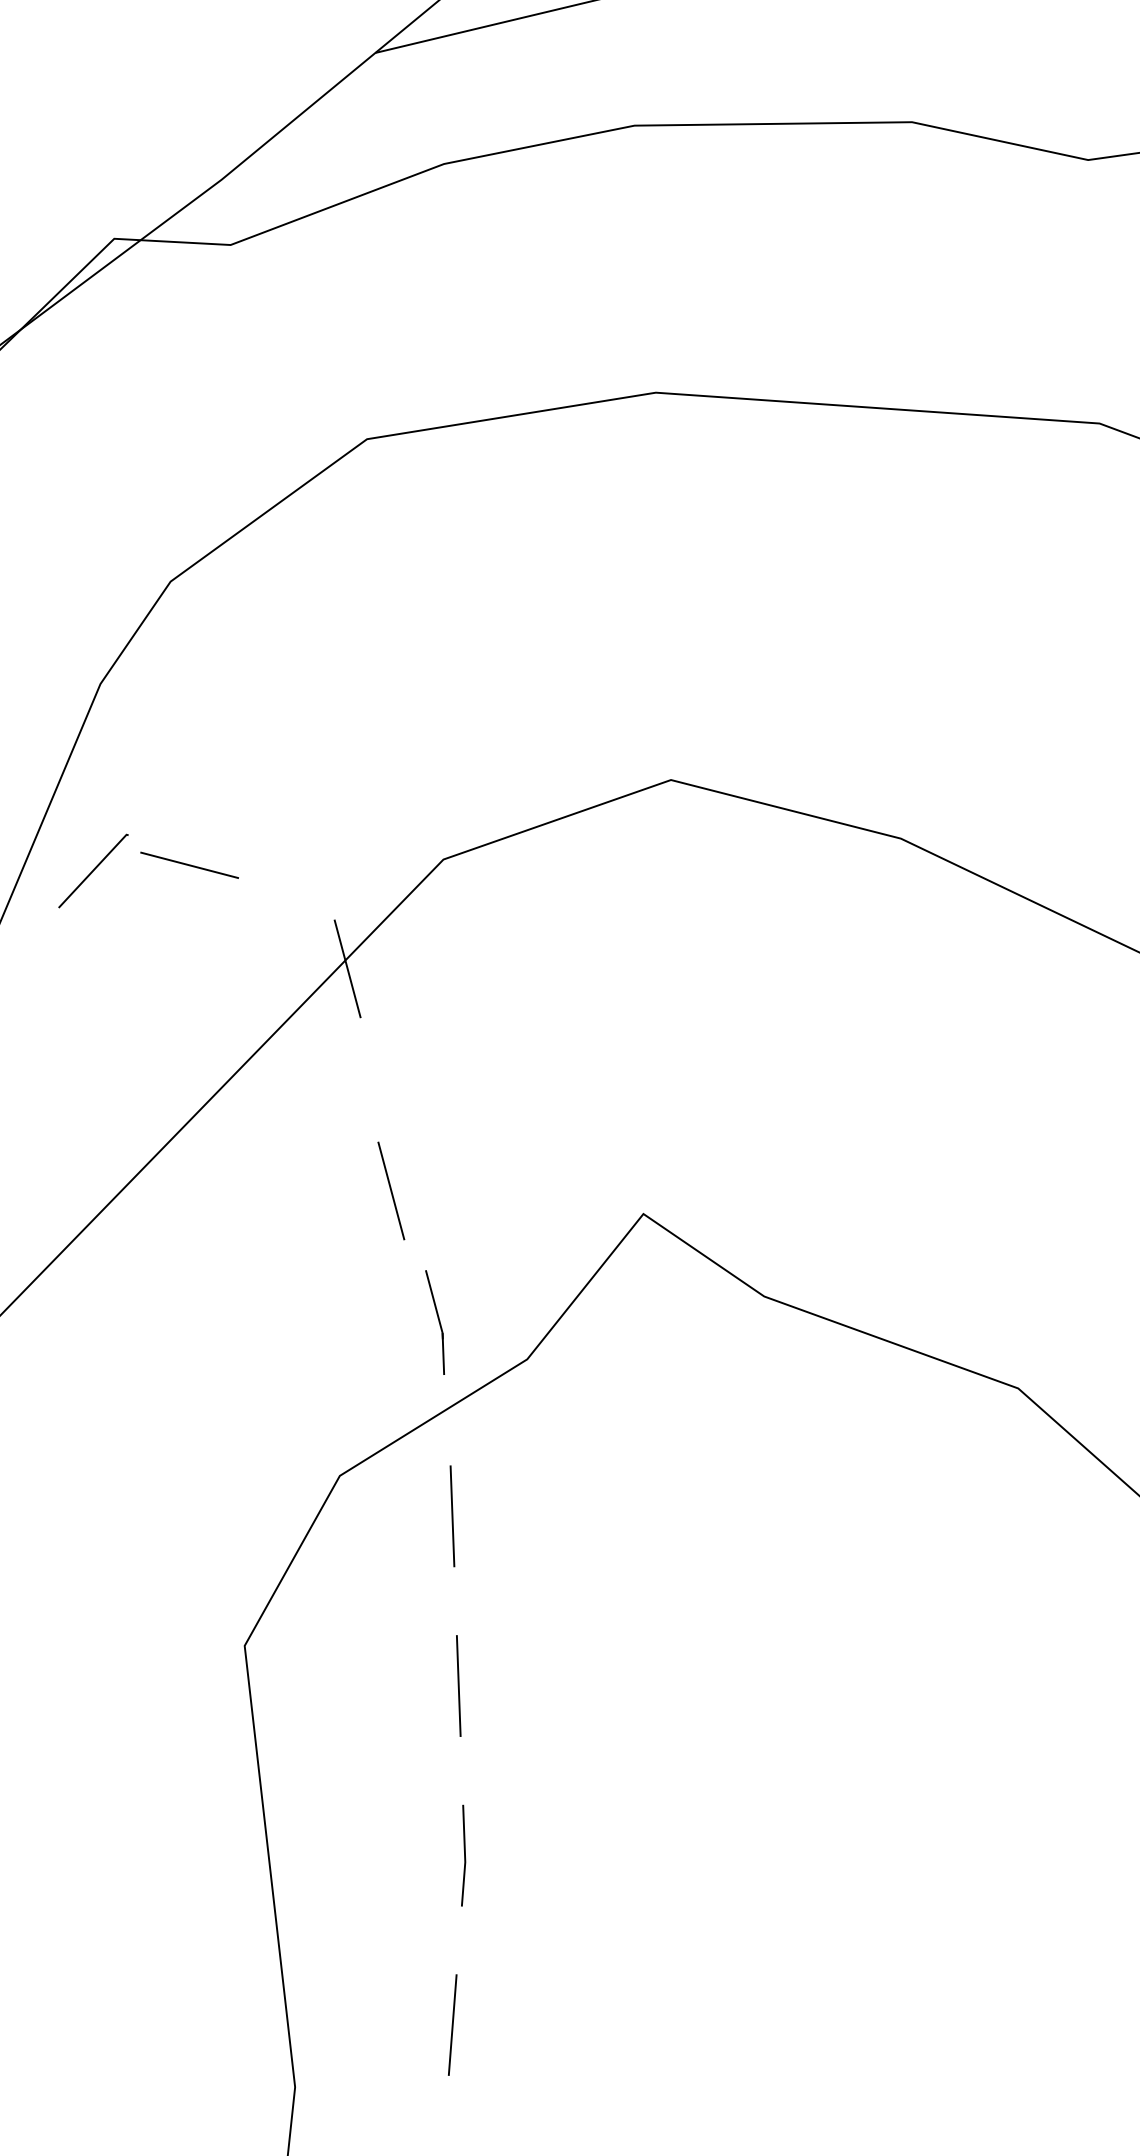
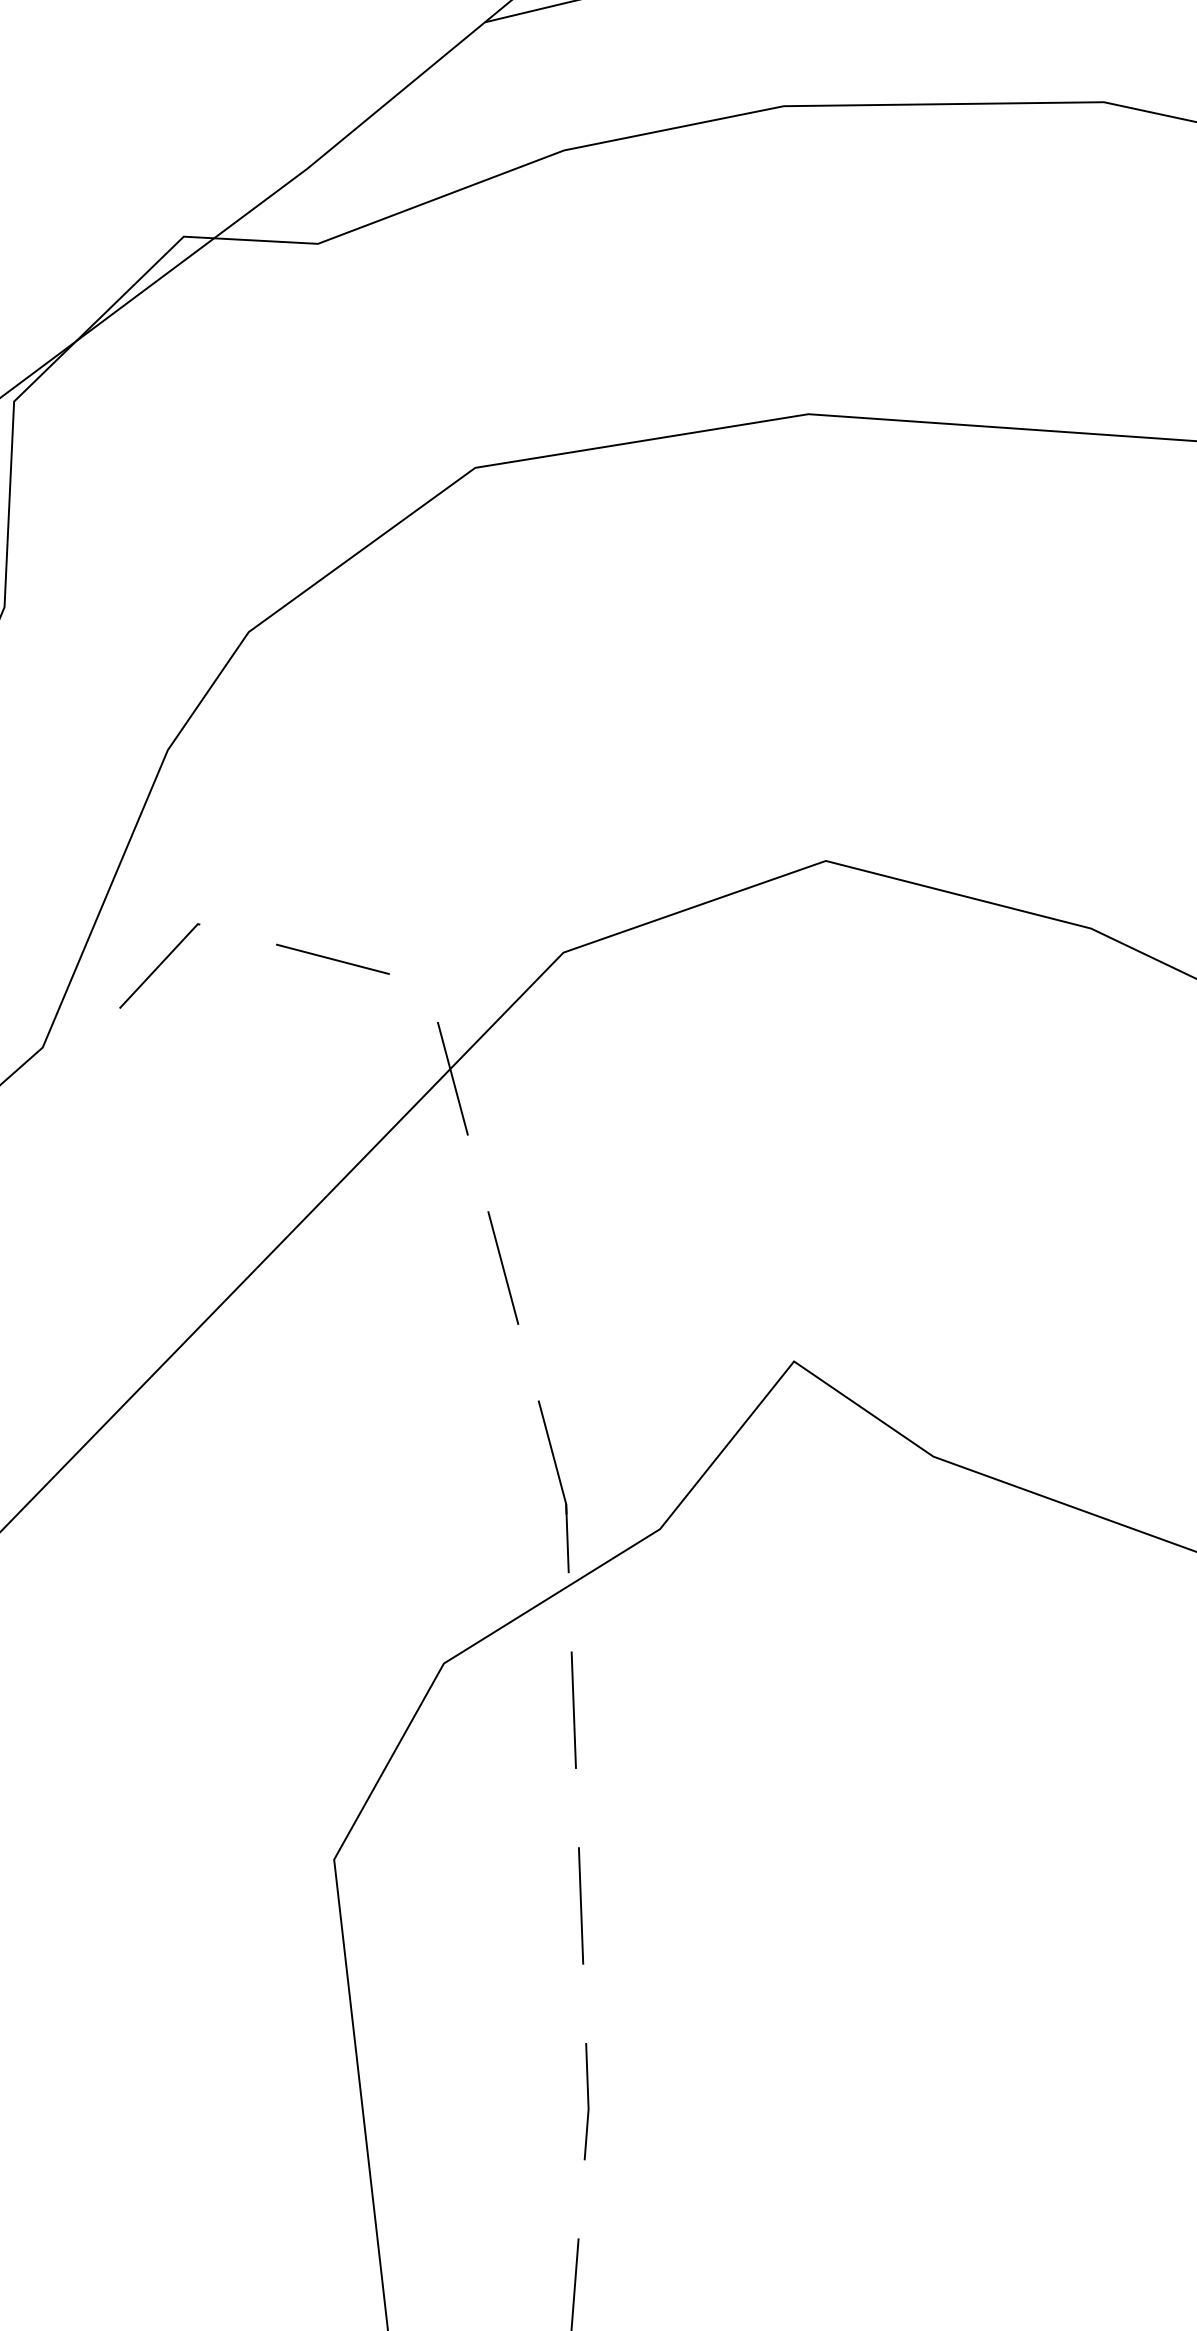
line: (189, 864) -> (332, 958), moved
line: (391, 1190) -> (503, 1267), moved
part: (434, 1322) -> (553, 1486), size x1.43

